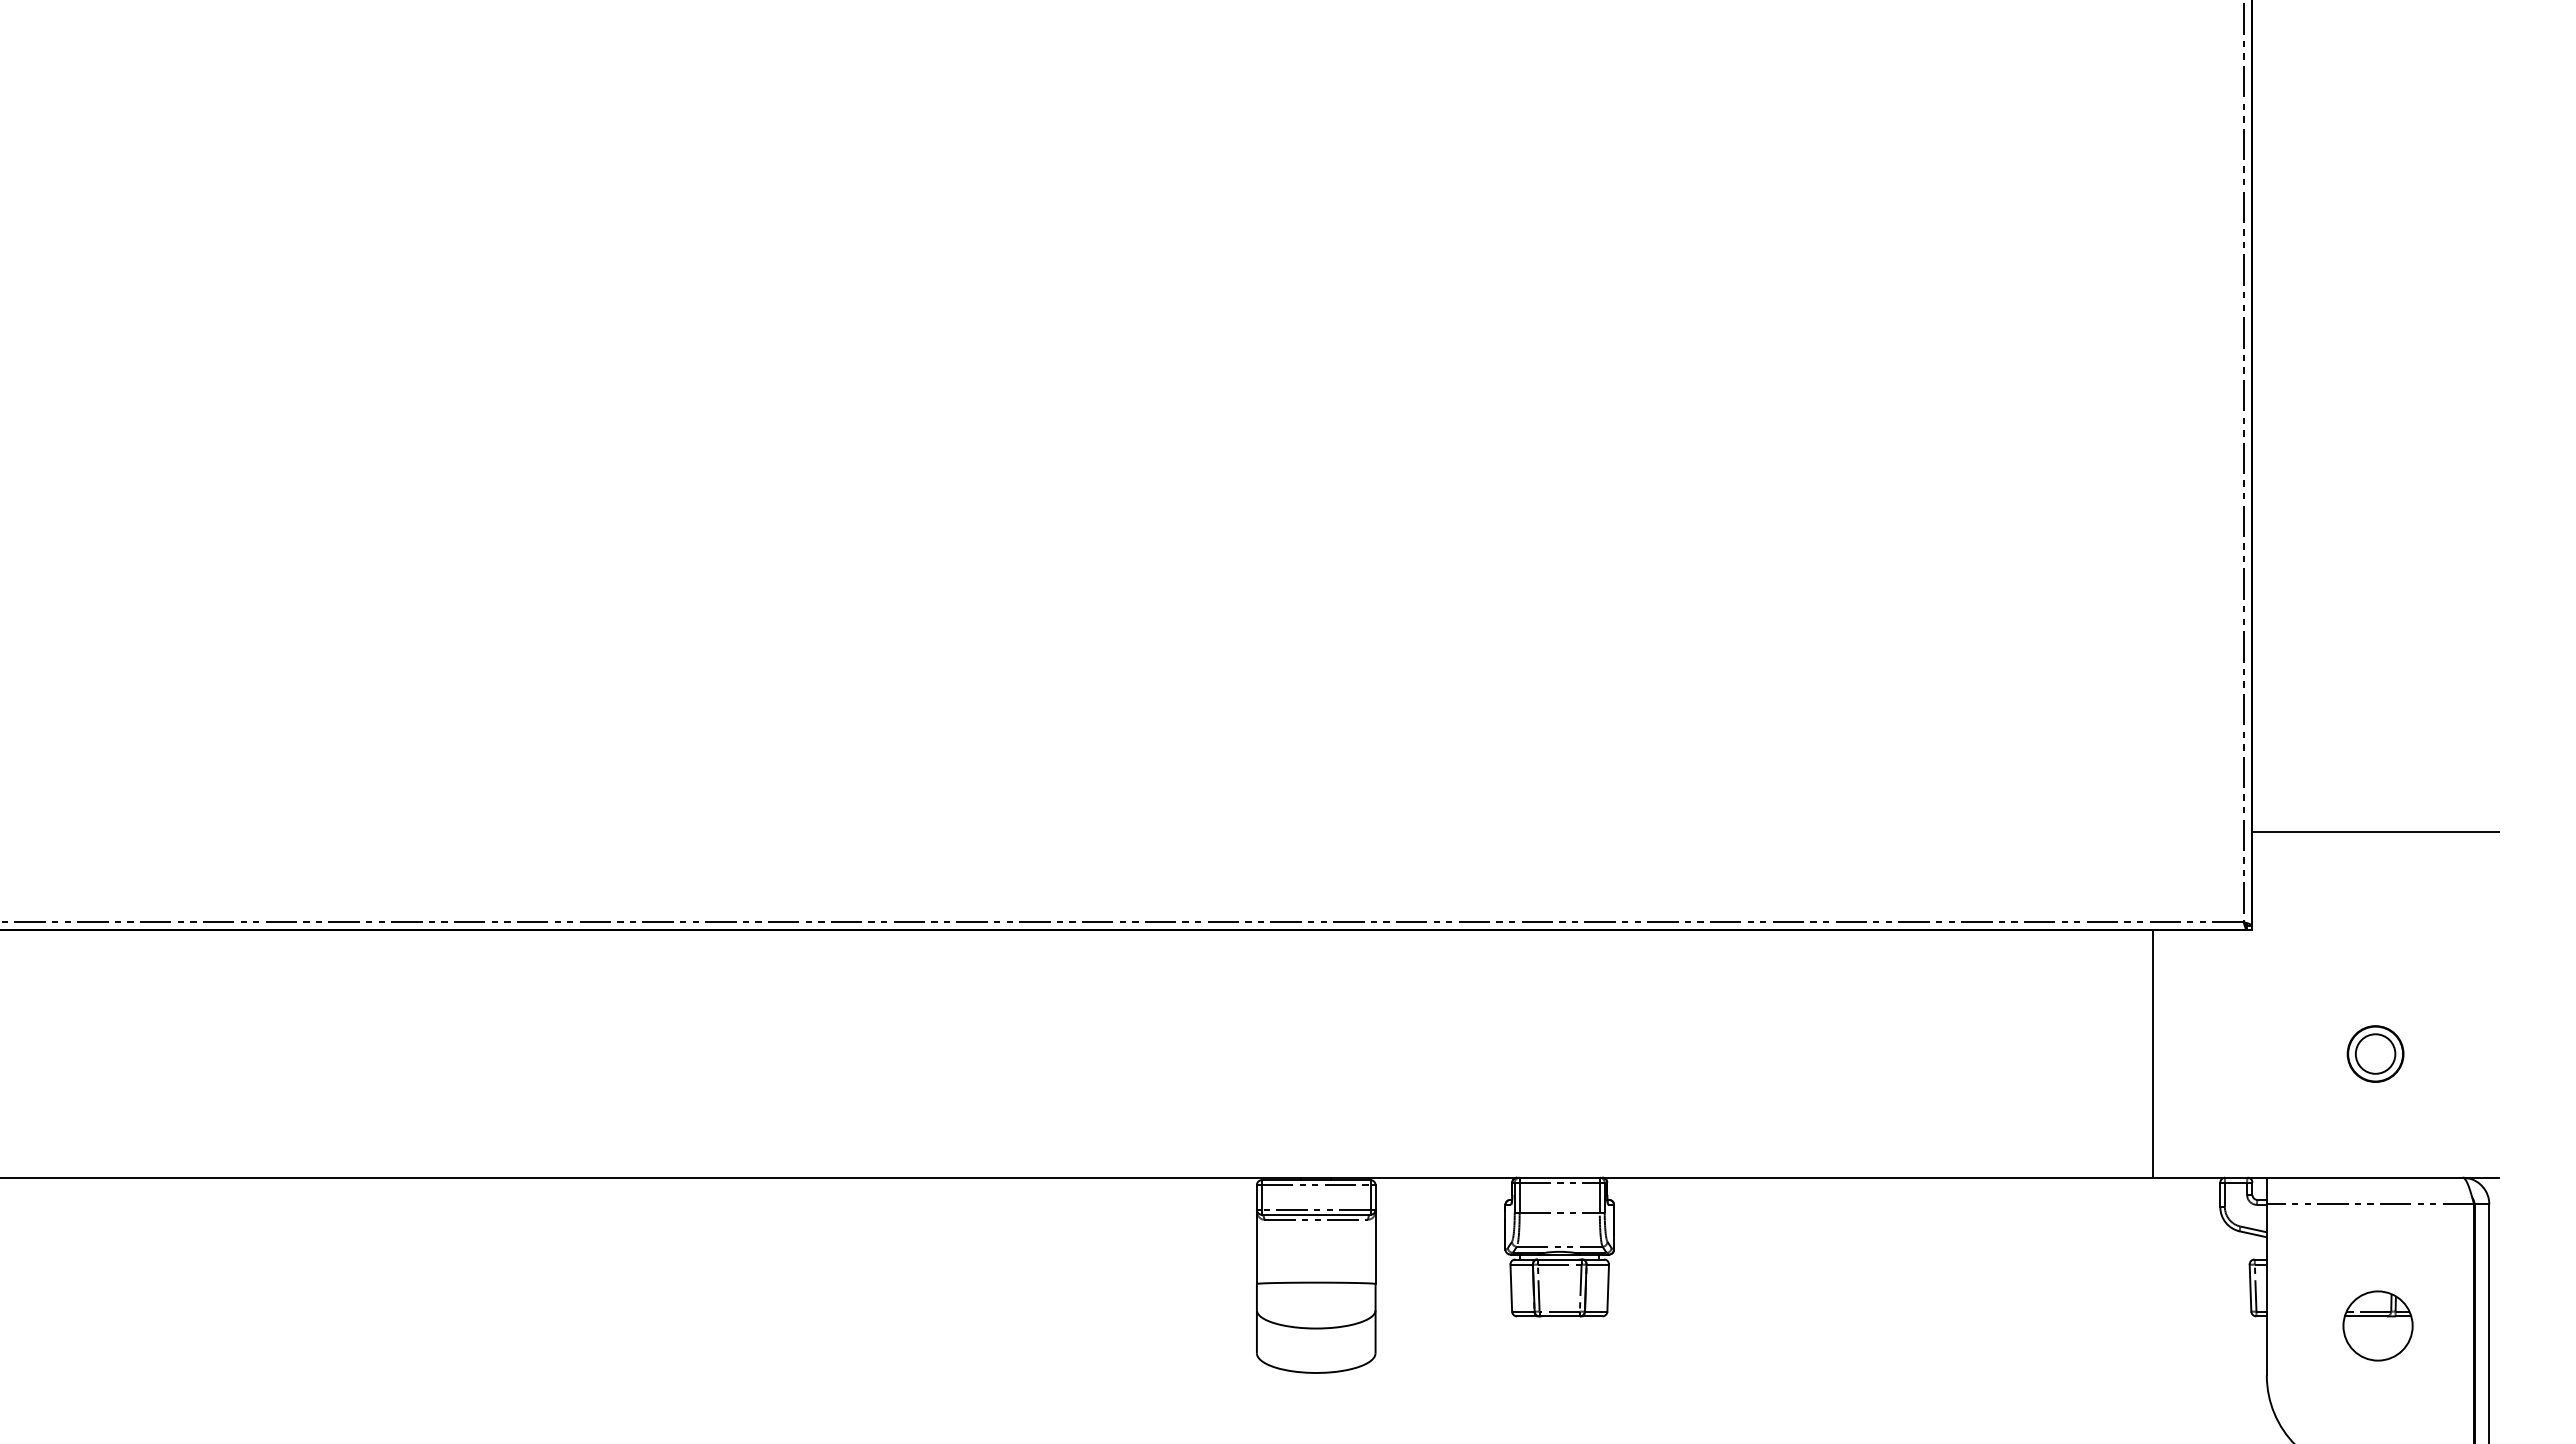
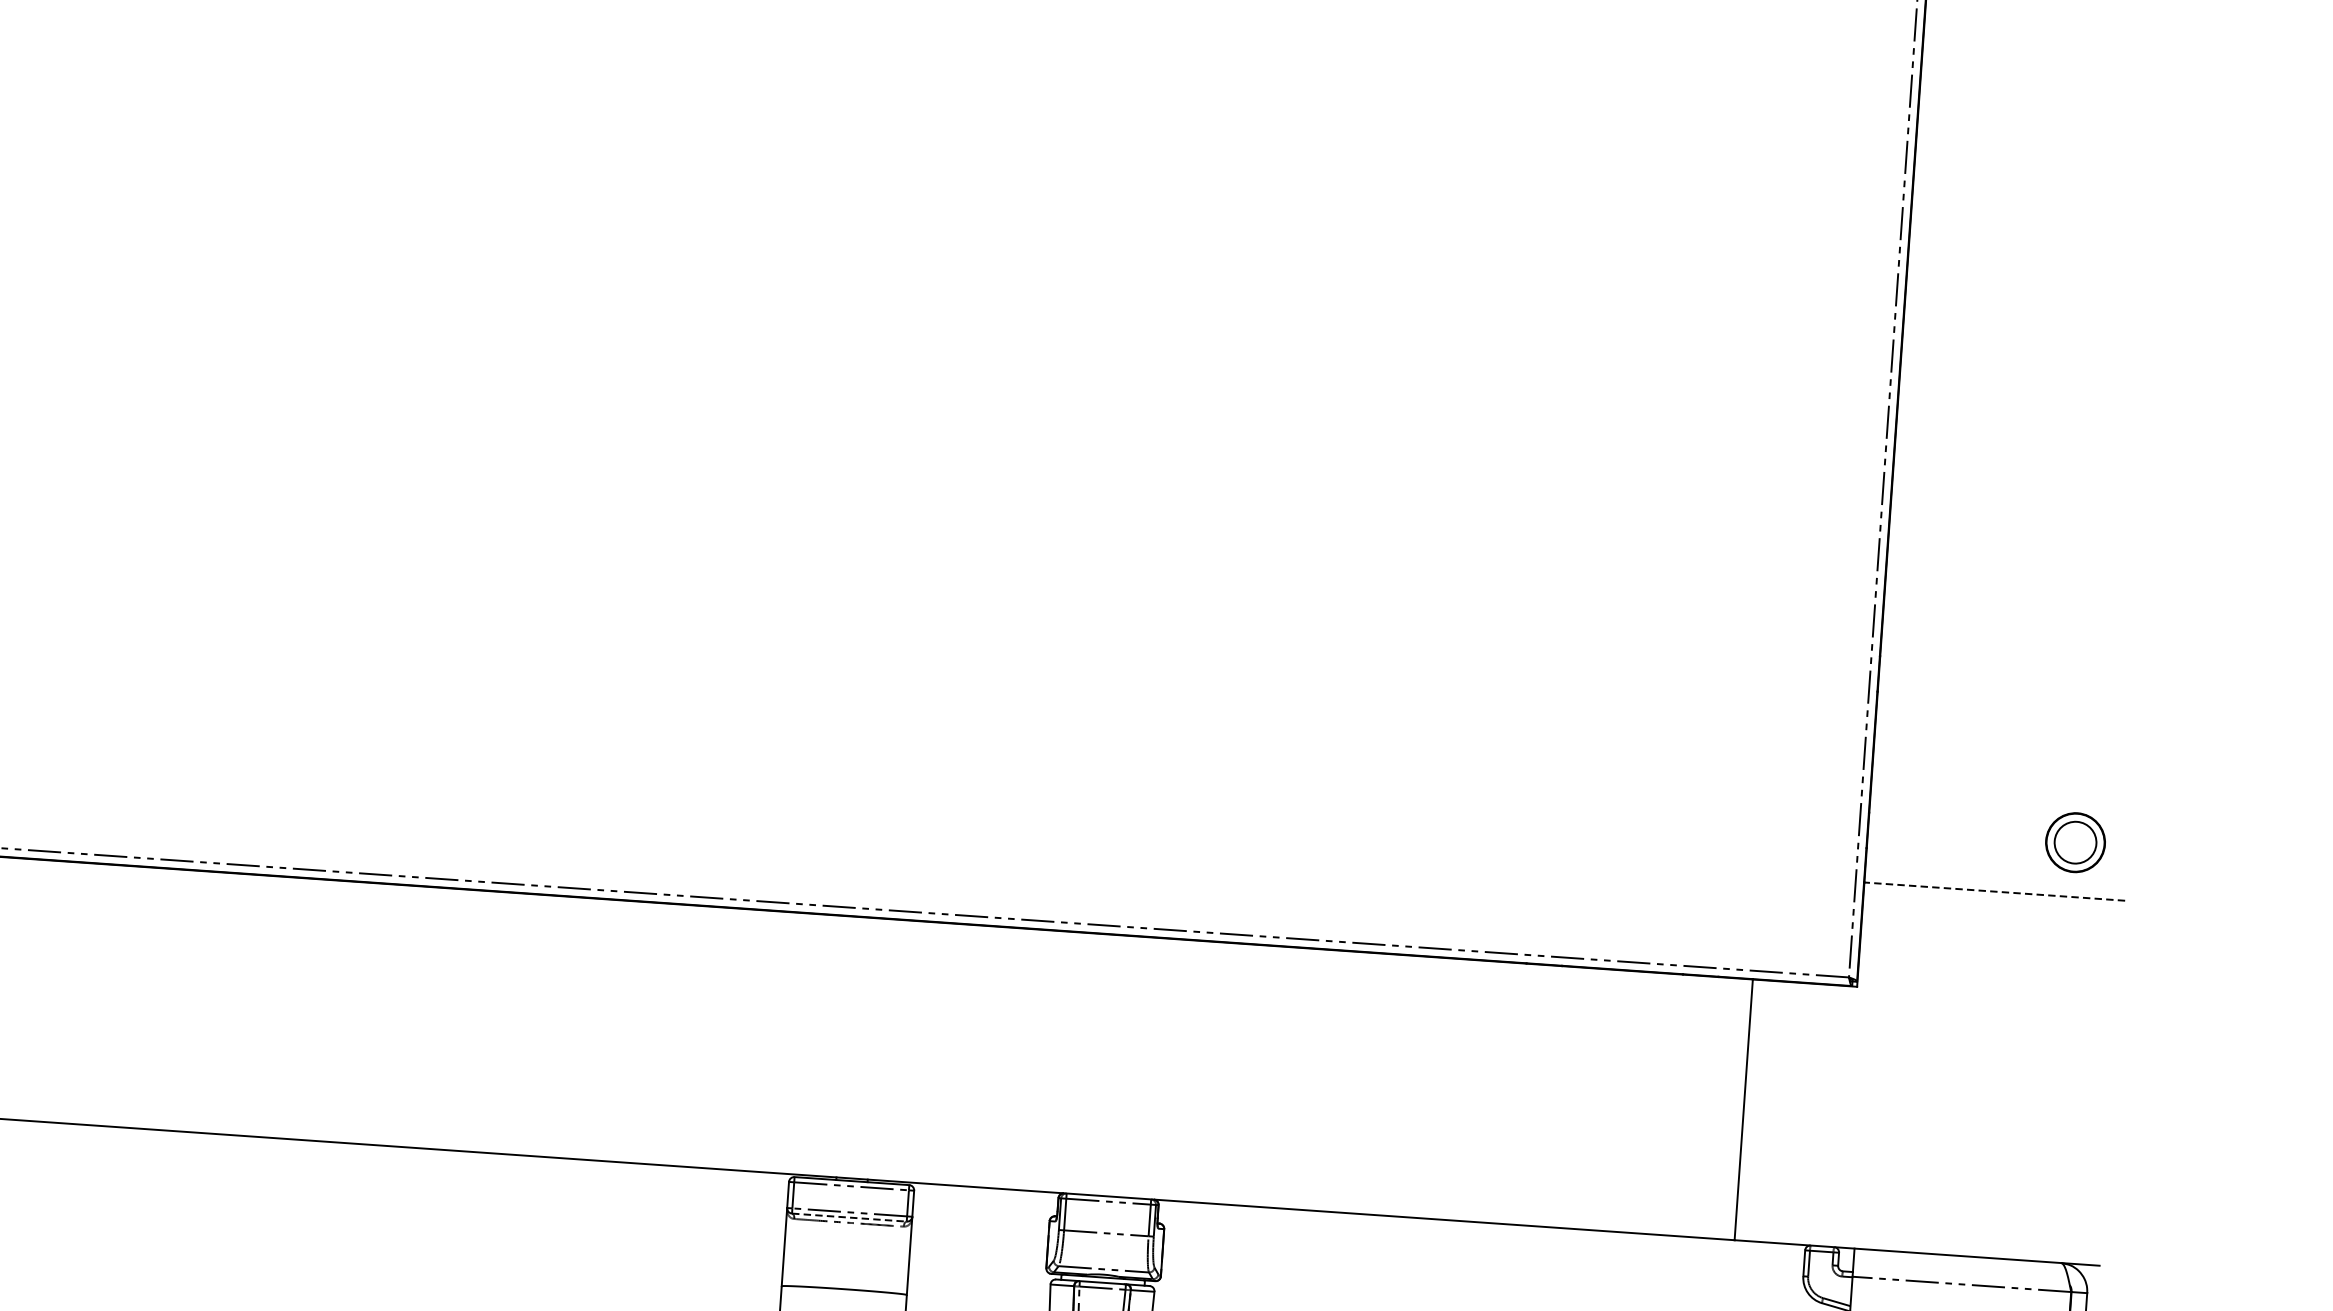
line: (2375, 831) -> (1994, 891), solid -> dashed
part: (2375, 1053) -> (2075, 842), moved
line: (1316, 1214) -> (849, 1217), solid -> dashed

